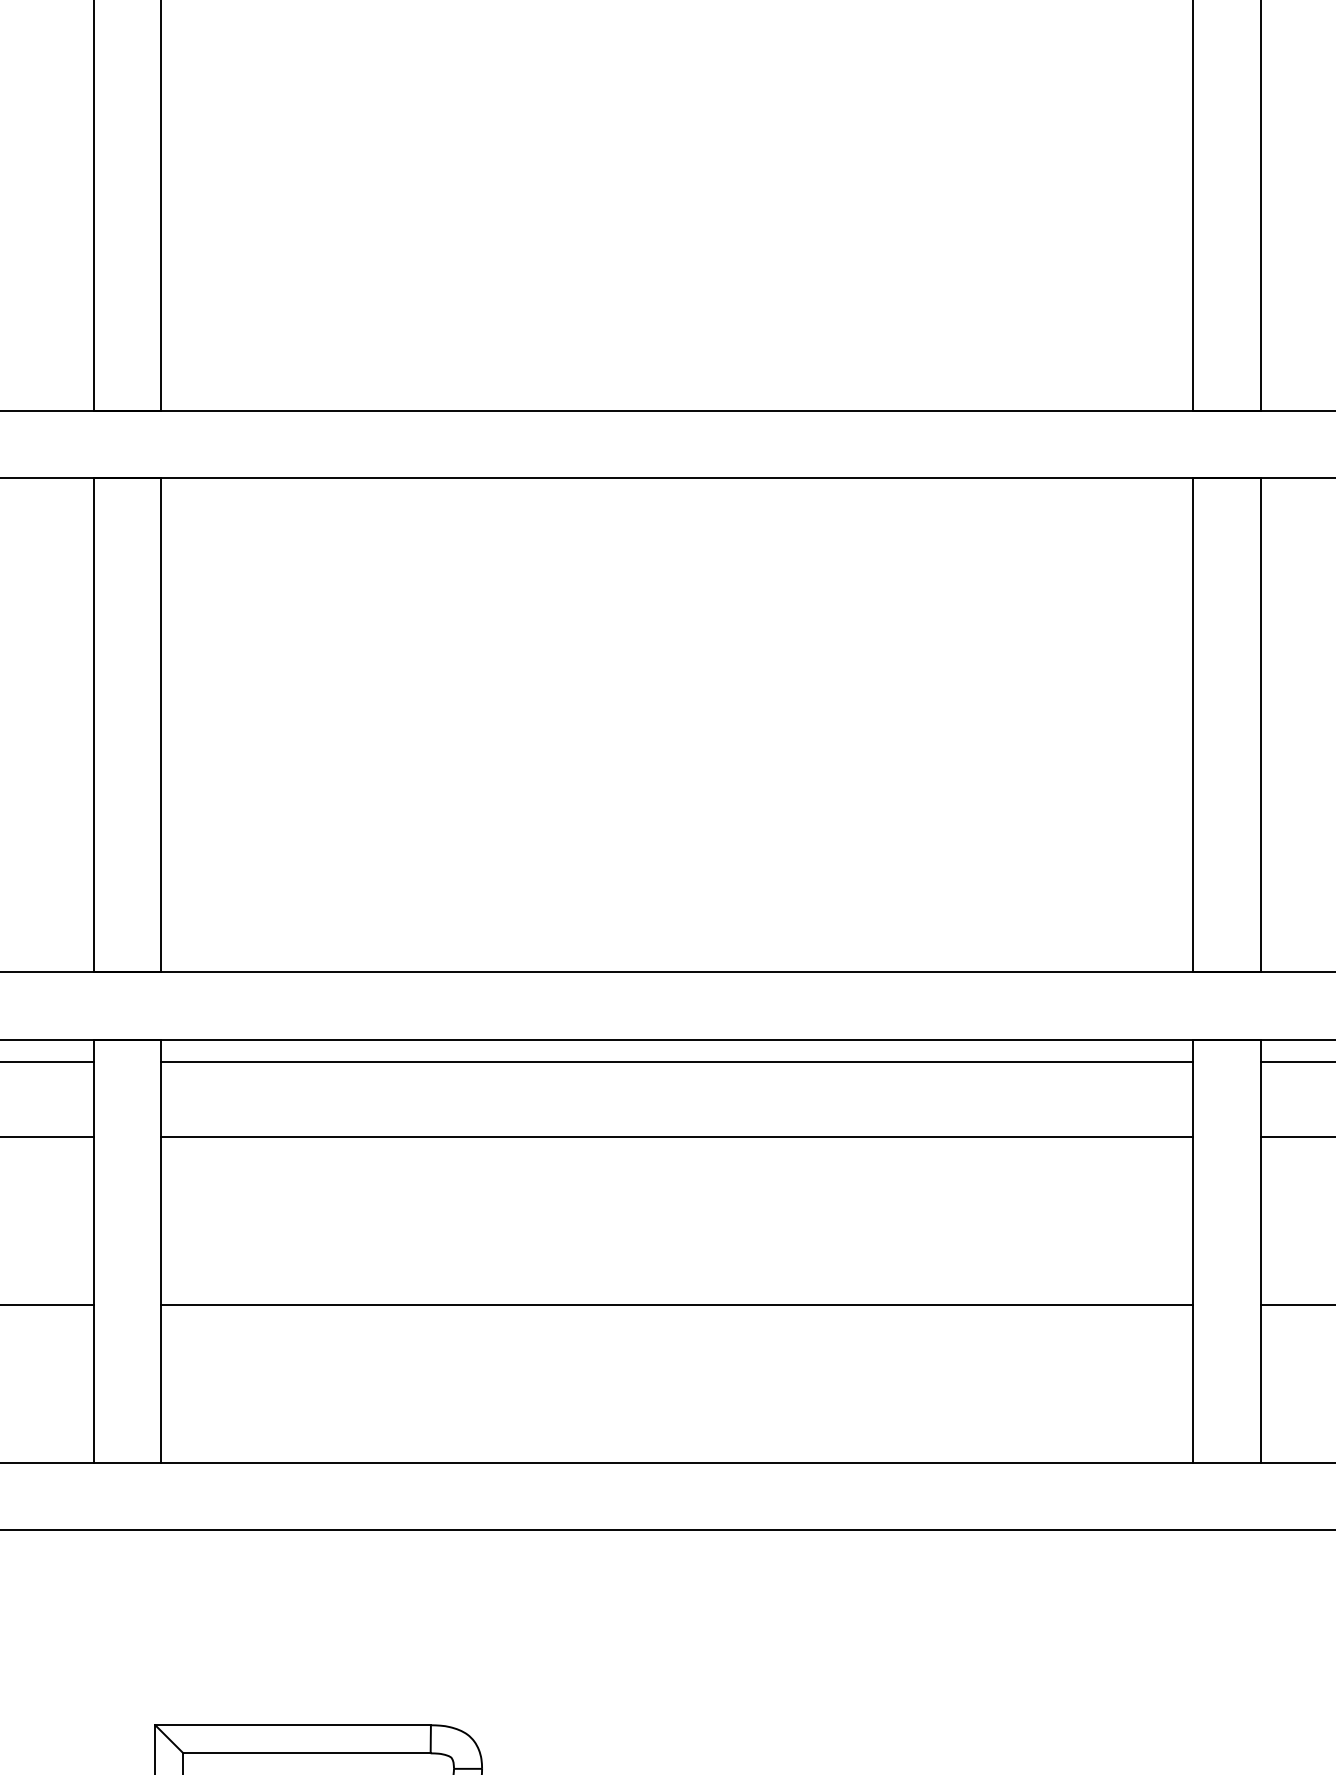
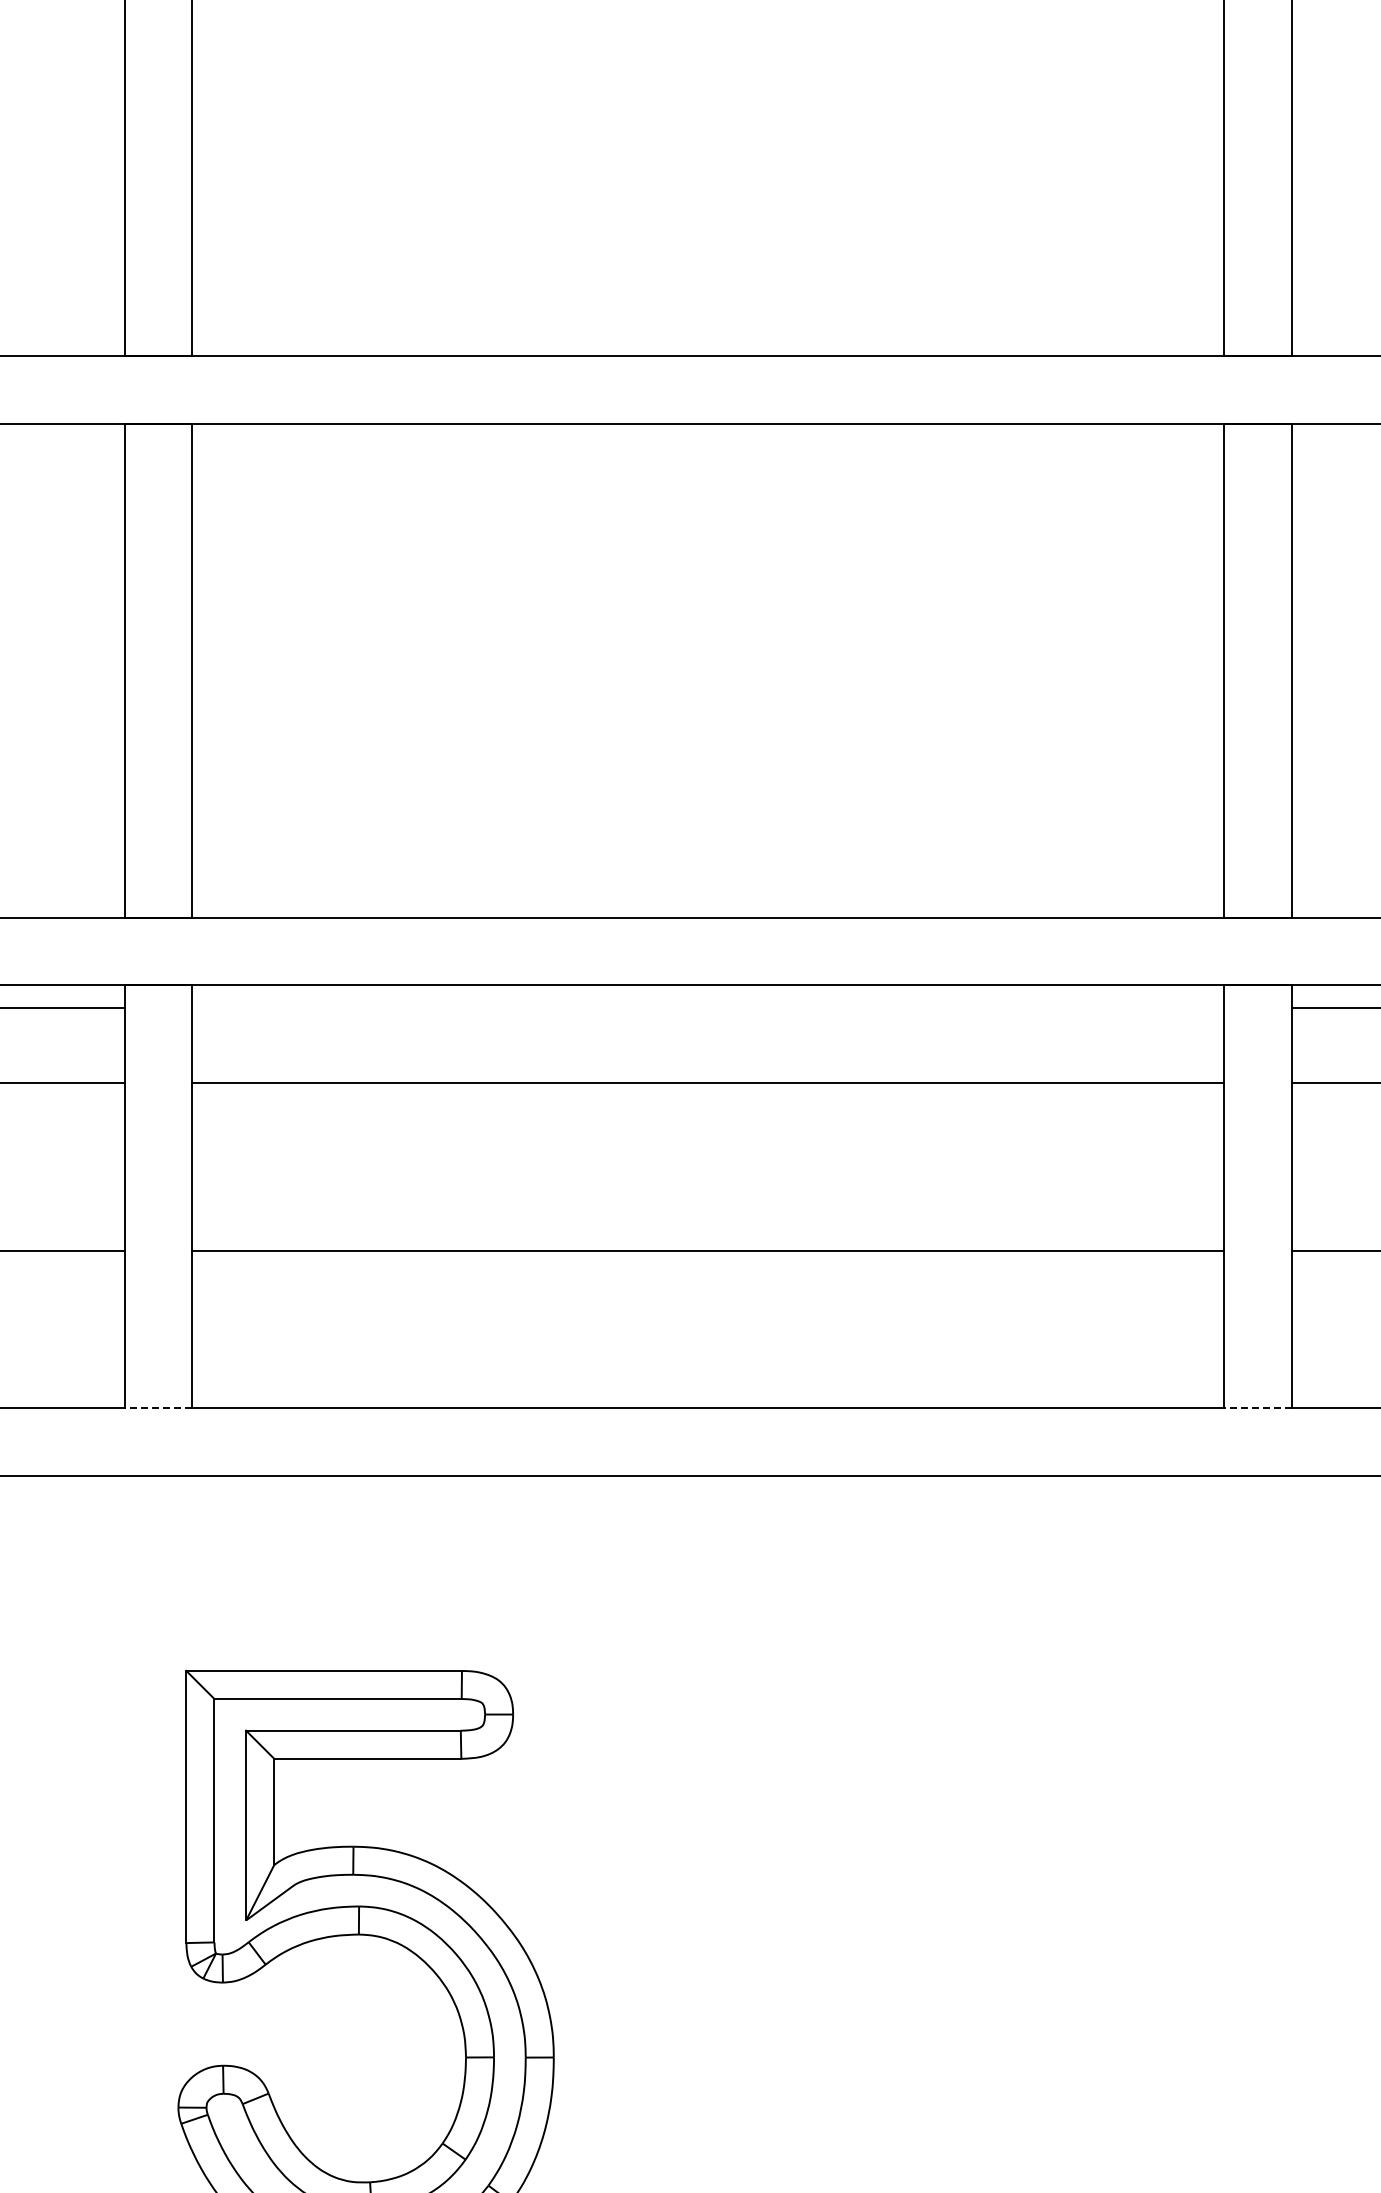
line: (677, 1061) -> (708, 1007), removed
line: (127, 1462) -> (158, 1408), solid -> dashed
line: (1226, 1462) -> (1257, 1408), solid -> dashed

